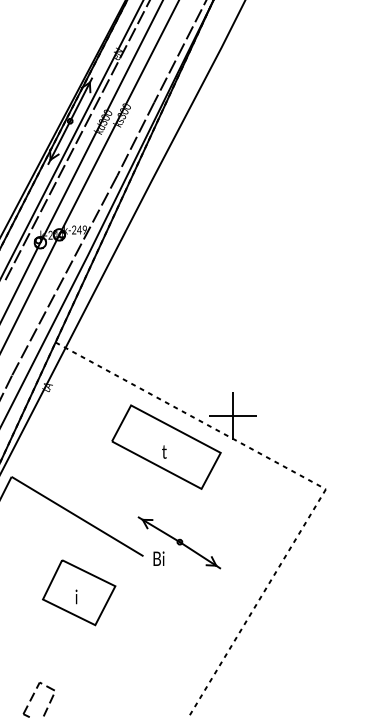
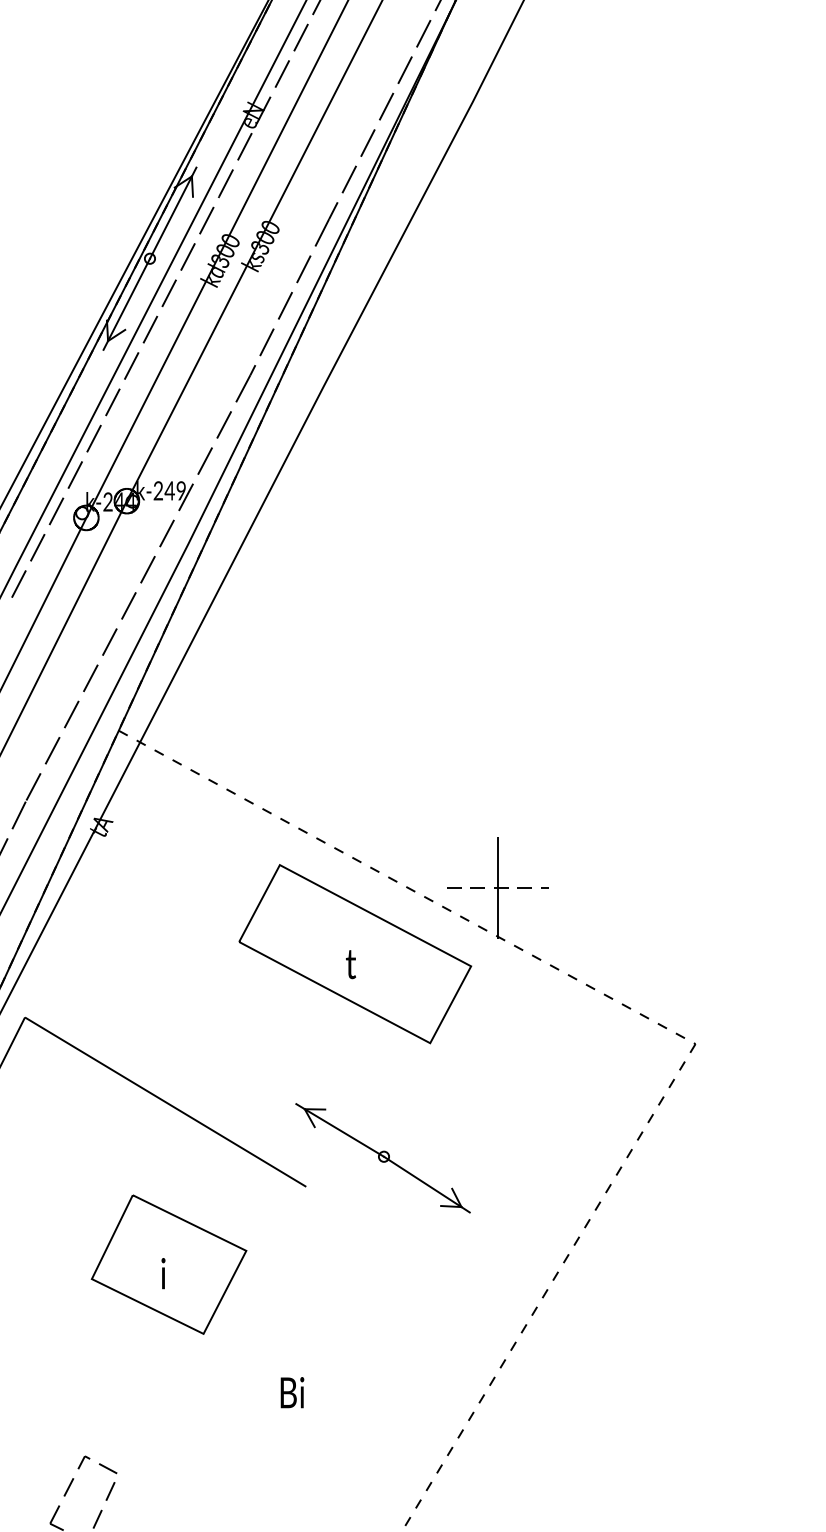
line: (233, 416) -> (498, 888), solid -> dashed
text: (158, 558) -> (291, 1392), moved

